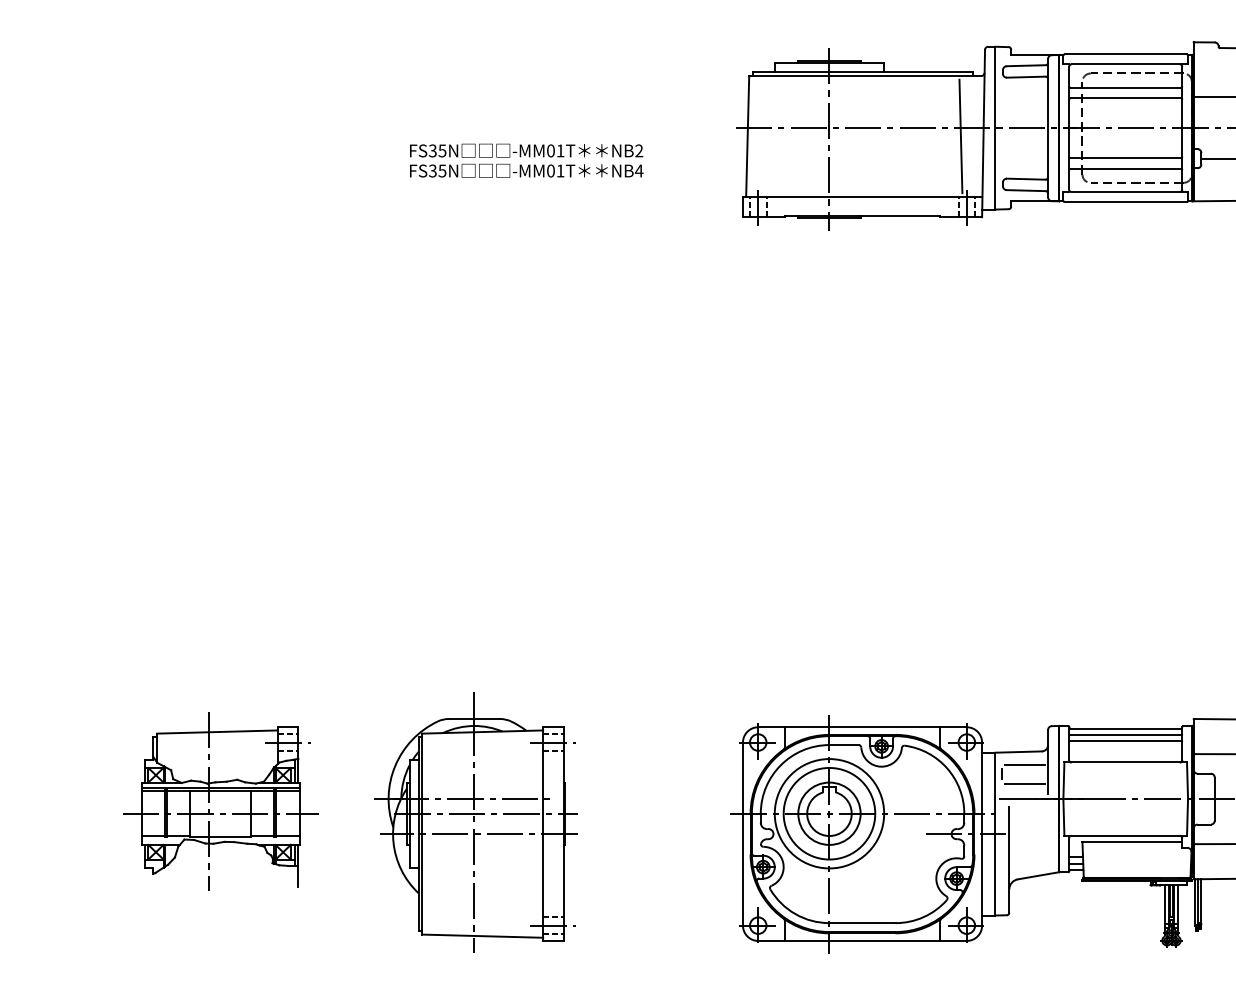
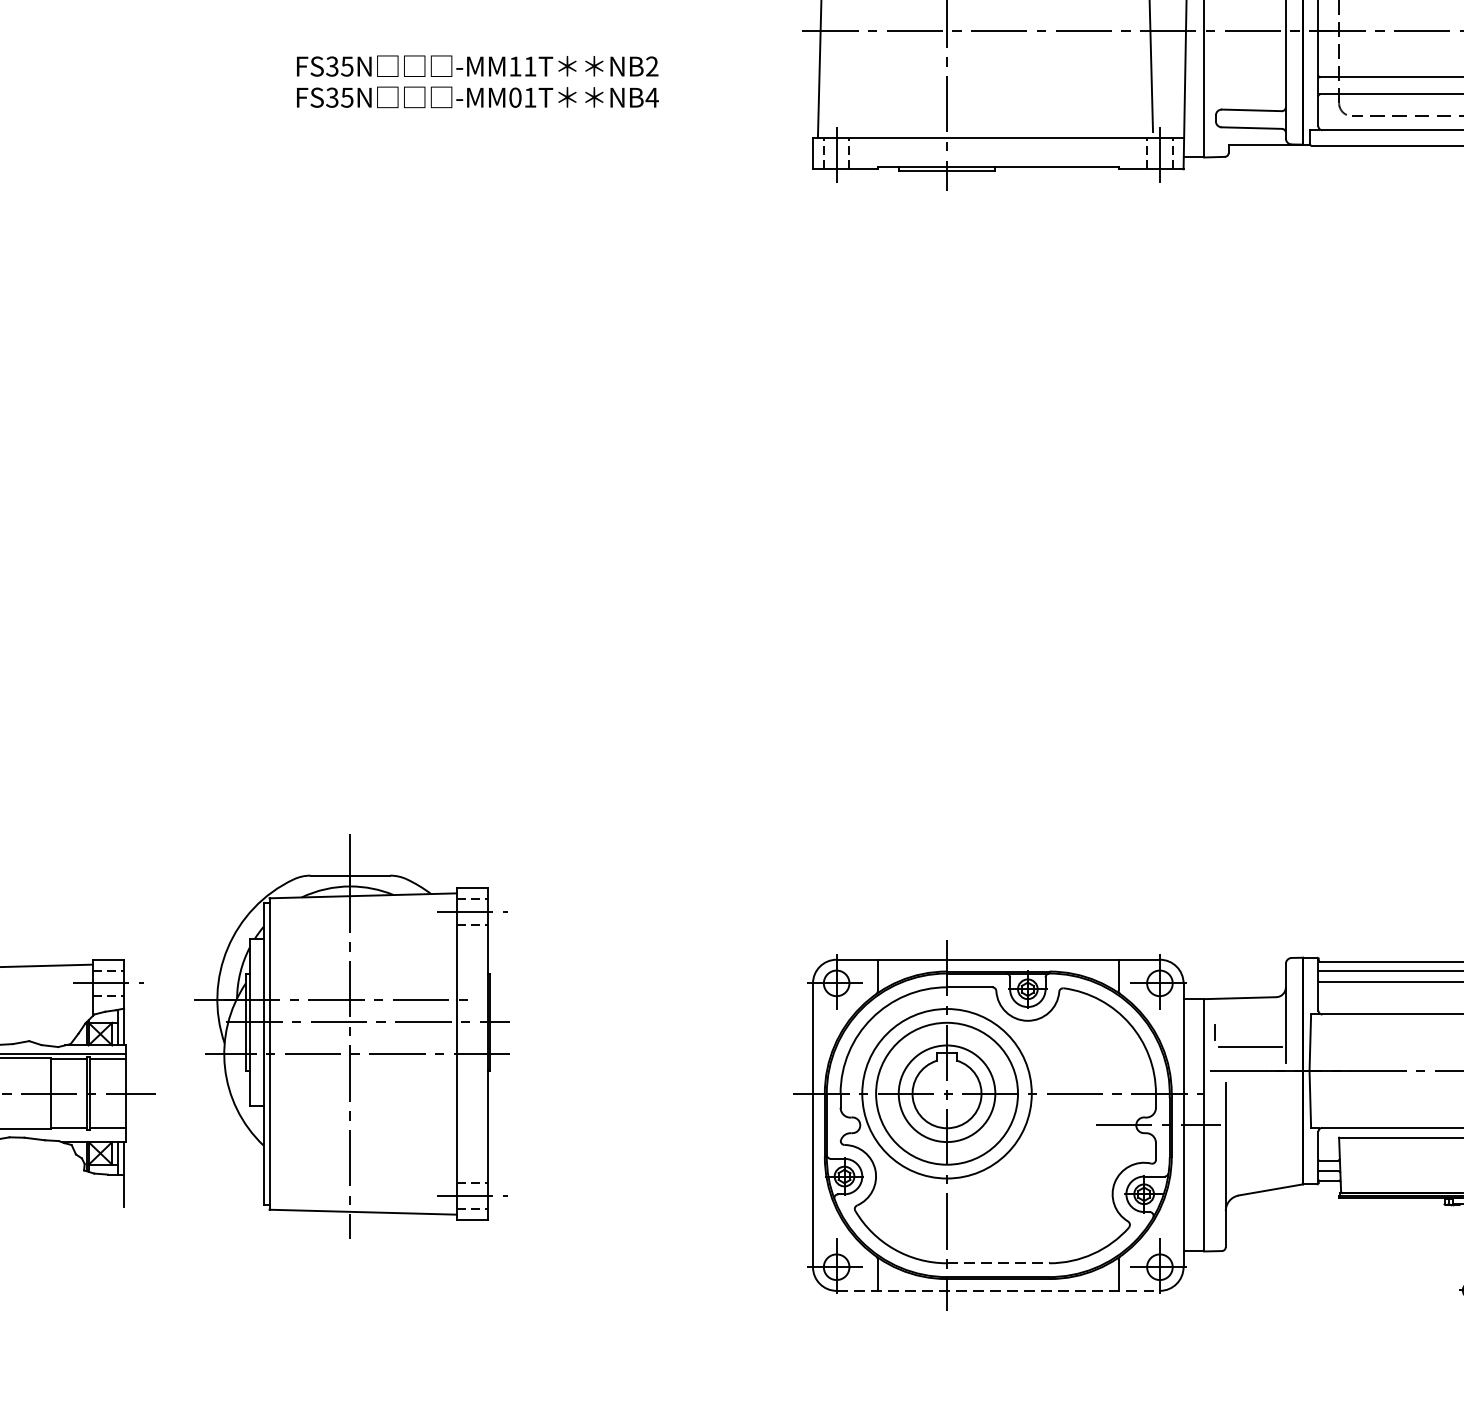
text: (550, 150) -> (514, 65), -MM01T -> -MM11T
line: (1025, 764) -> (1250, 1017), removed
part: (475, 822) -> (351, 1036), moved
line: (862, 923) -> (998, 1263), solid -> dashed
line: (863, 940) -> (999, 1290), solid -> dashed

